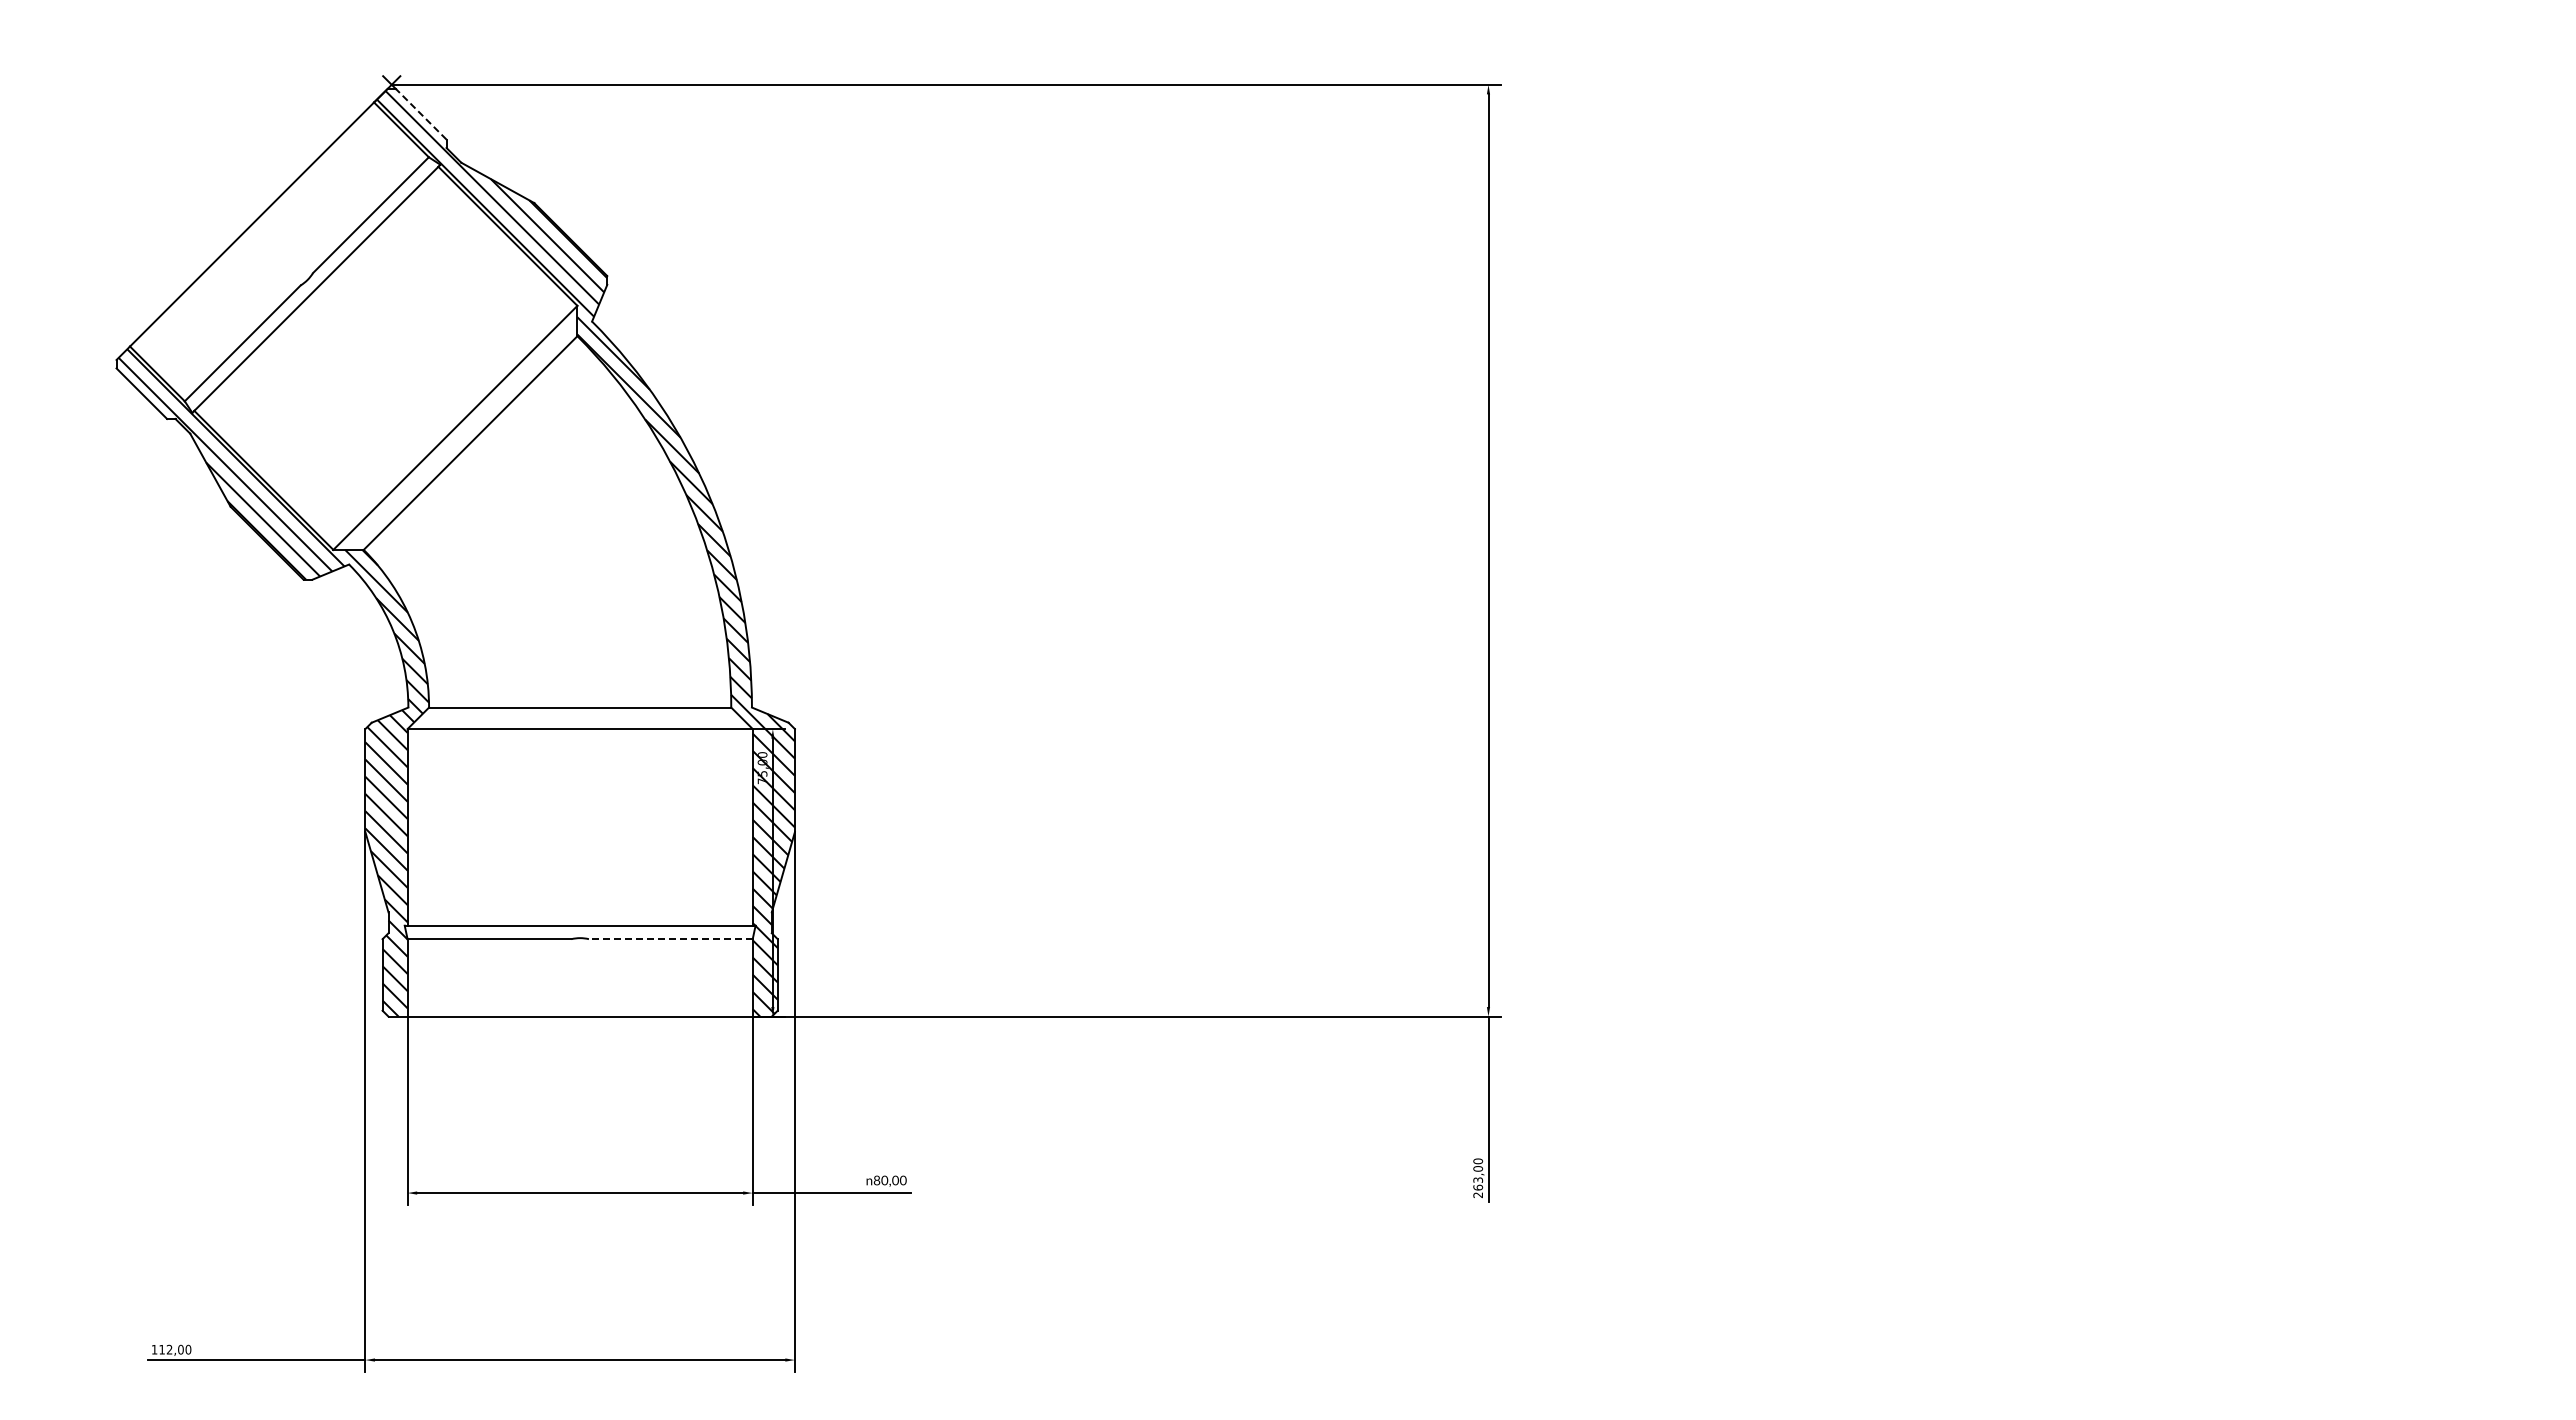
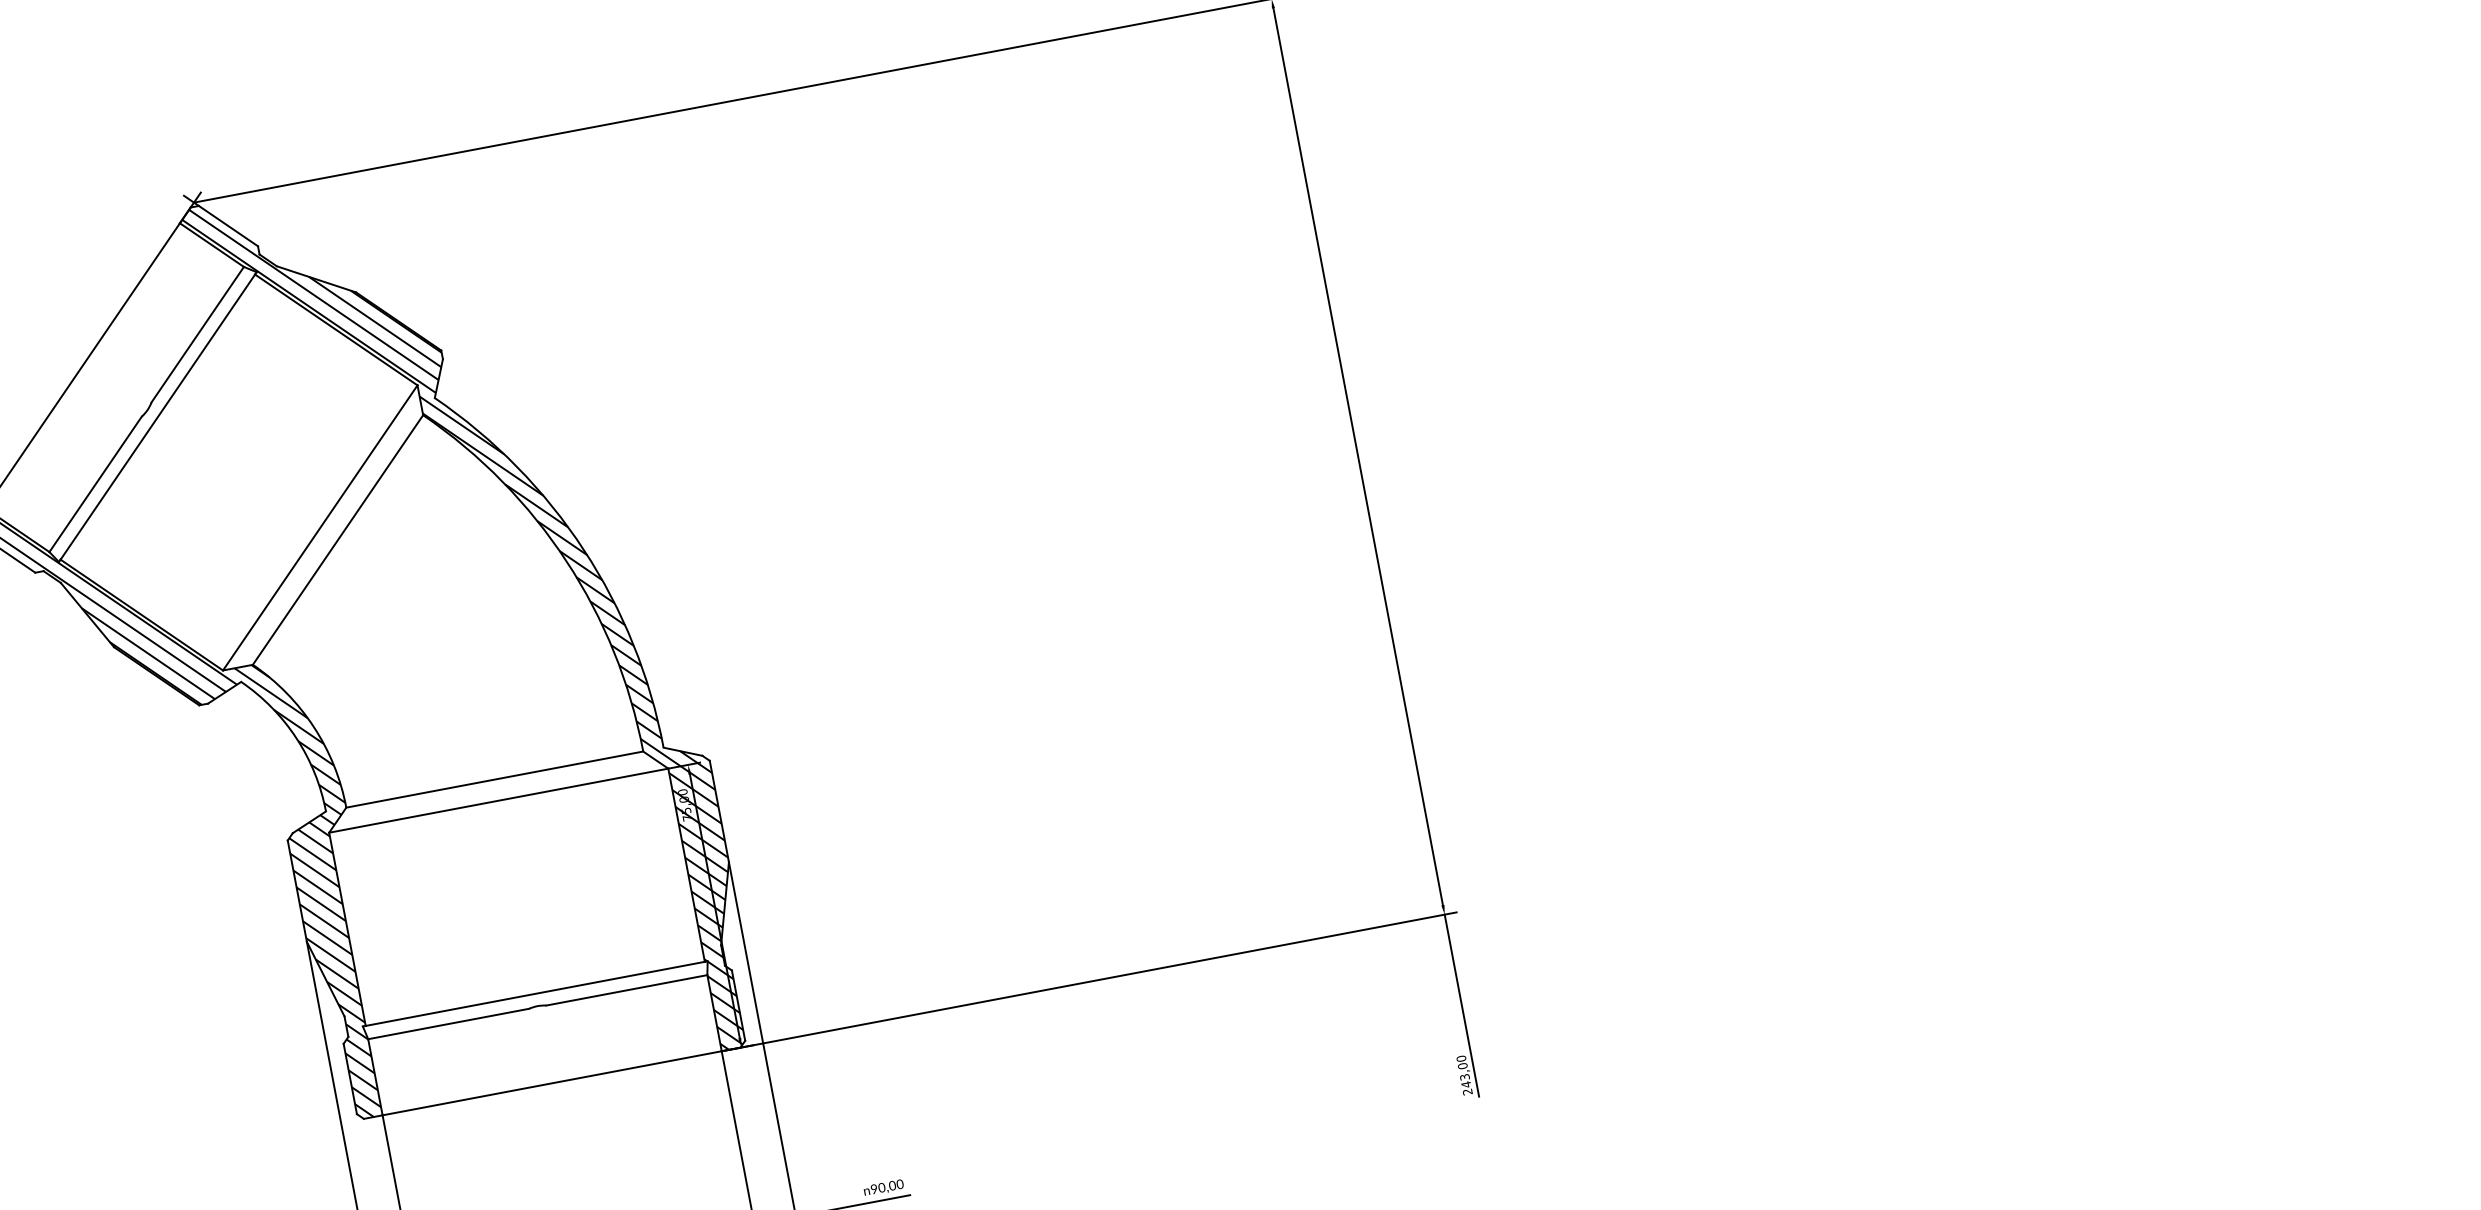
line: (421, 114) -> (228, 226), dashed -> solid
line: (670, 939) -> (626, 990), dashed -> solid
text: (876, 1181) -> (873, 1190), 80,00 -> 90,00
text: (1478, 1187) -> (1466, 1084), 263,00 -> 243,00

